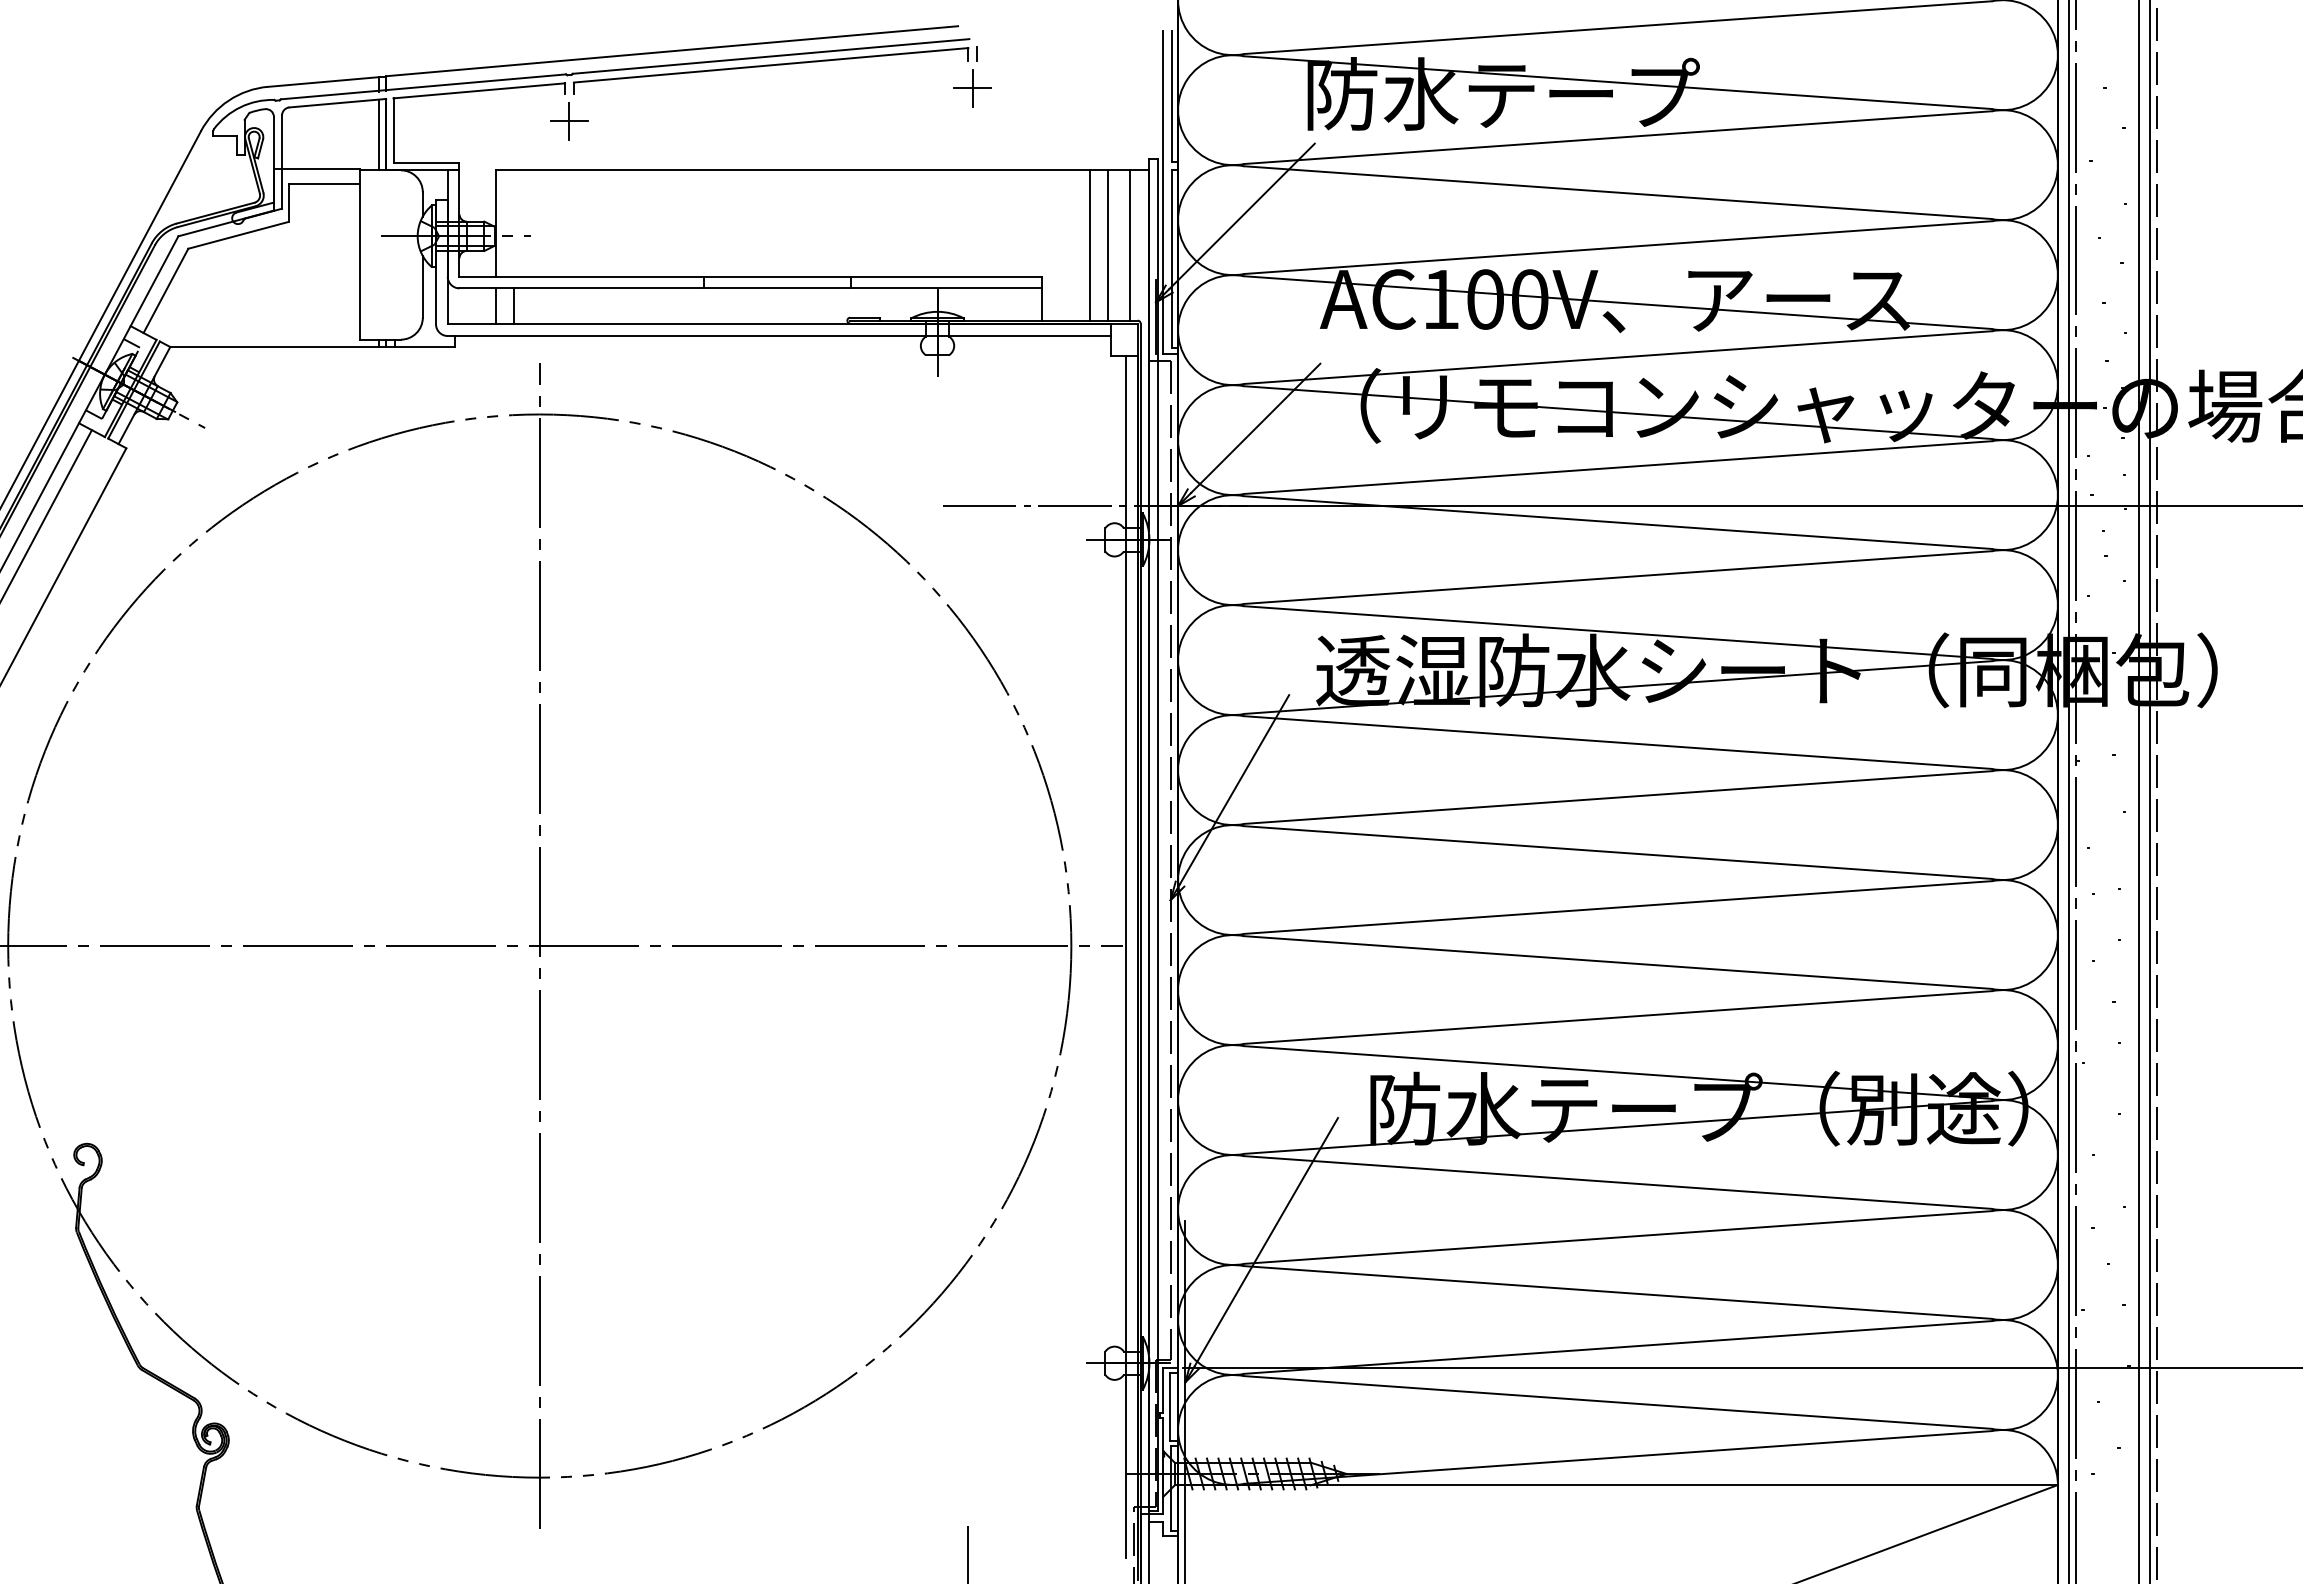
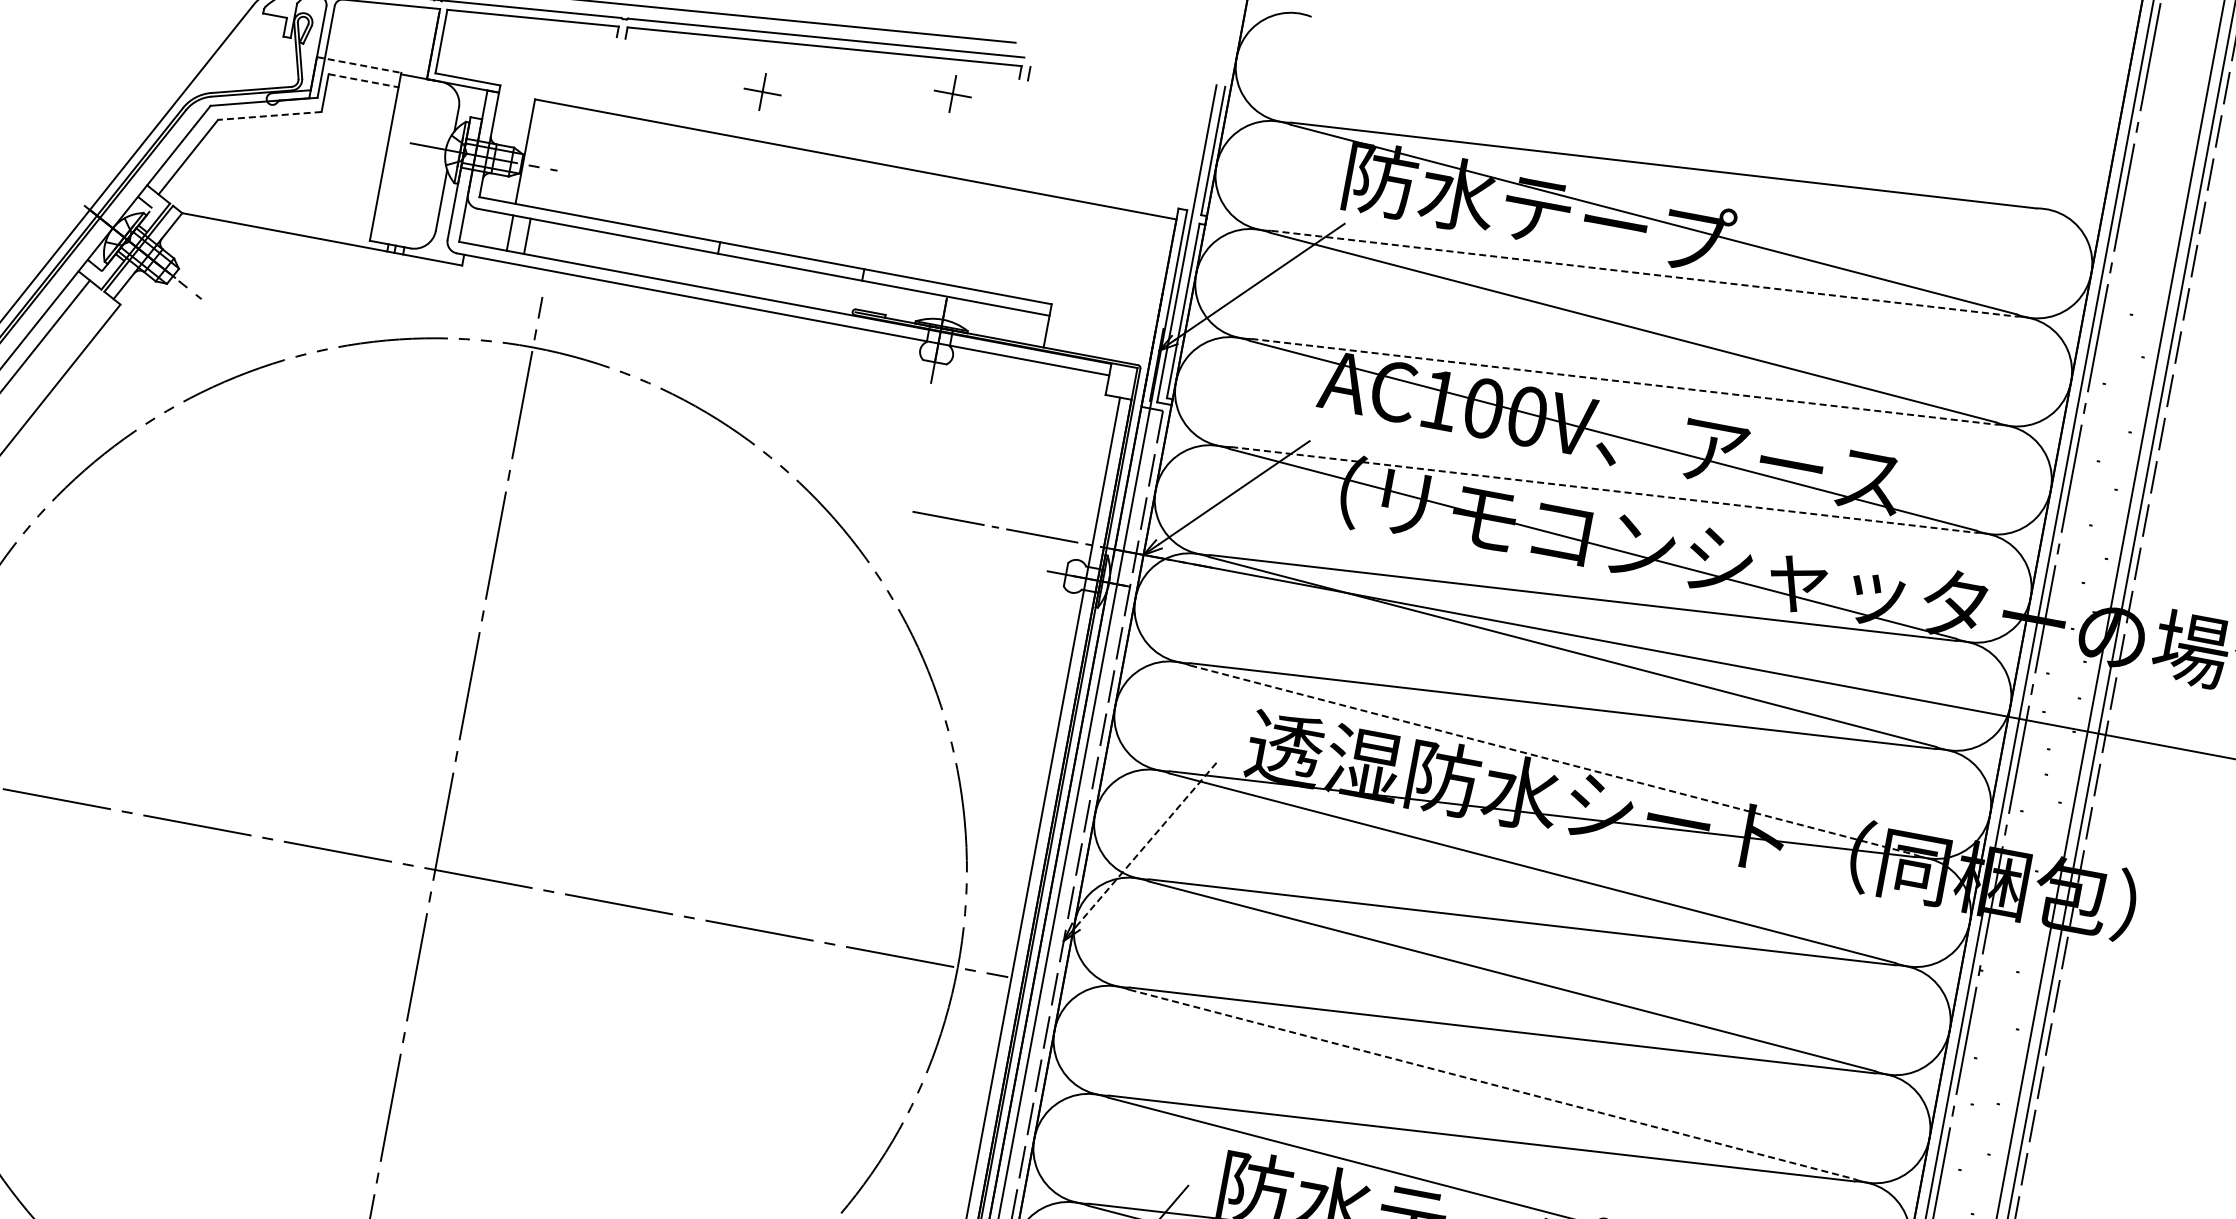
part: (972, 88) -> (952, 94), moved
part: (569, 121) -> (762, 92), moved
line: (378, 135) -> (425, 43), removed
line: (1617, 137) -> (1643, 273), solid -> dashed
line: (316, 168) -> (358, 64), solid -> dashed
line: (324, 183) -> (363, 80), solid -> dashed
line: (238, 235) -> (269, 116), solid -> dashed
line: (1090, 245) -> (1105, 282), removed
line: (1108, 245) -> (1123, 285), removed
line: (1130, 245) -> (1144, 290), removed
line: (1617, 247) -> (1623, 381), solid -> dashed
line: (1617, 357) -> (1602, 489), solid -> dashed
line: (1617, 632) -> (1552, 759), solid -> dashed
line: (1234, 789) -> (1146, 843), solid -> dashed
line: (1617, 962) -> (1491, 1084), solid -> dashed

